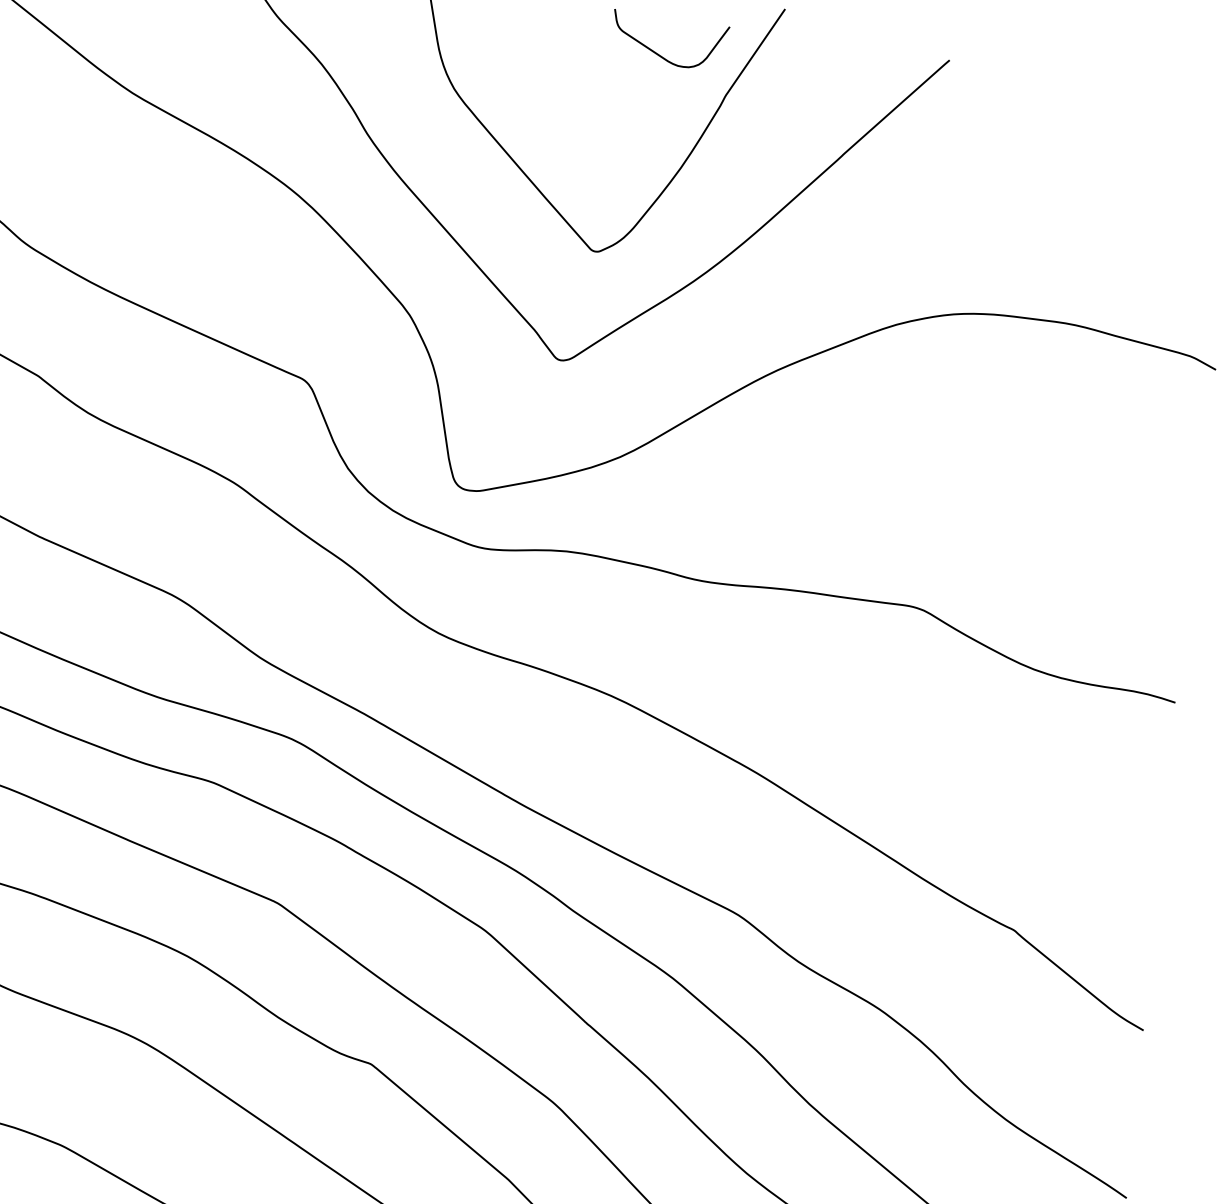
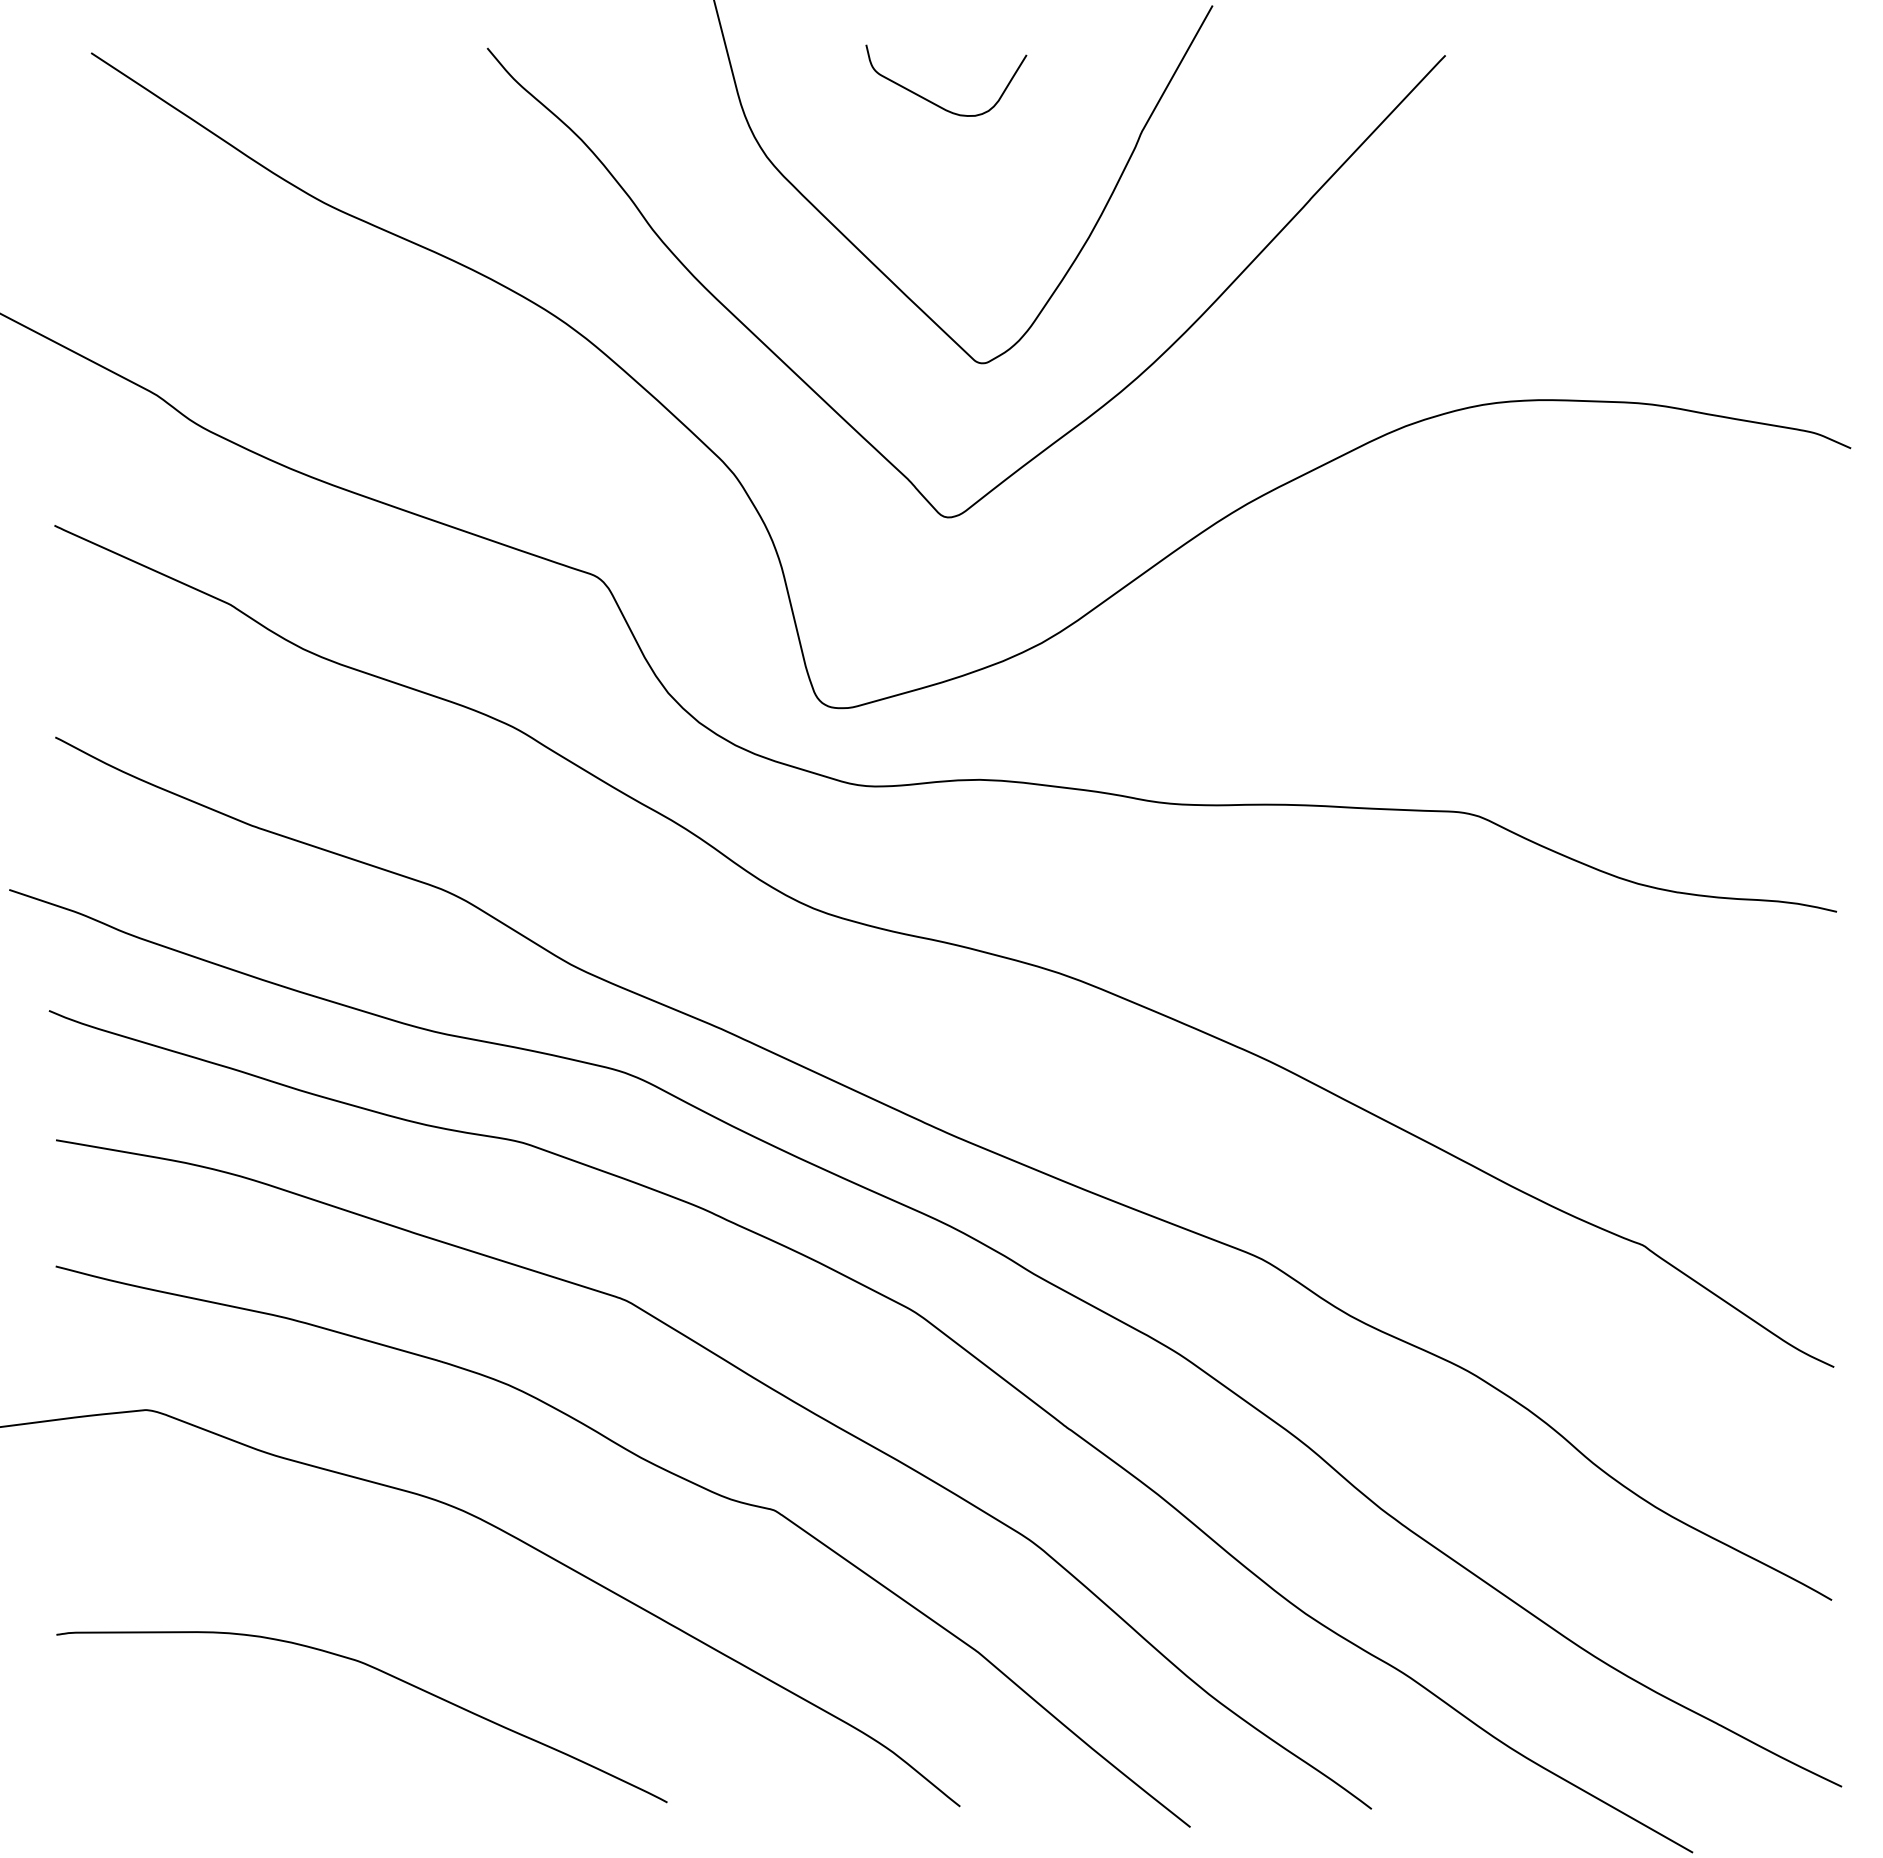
curve: (658, 54) -> (932, 101), moved

